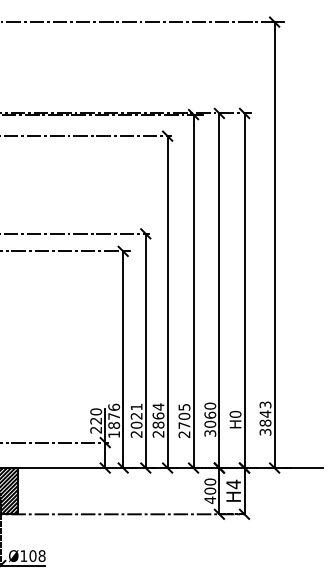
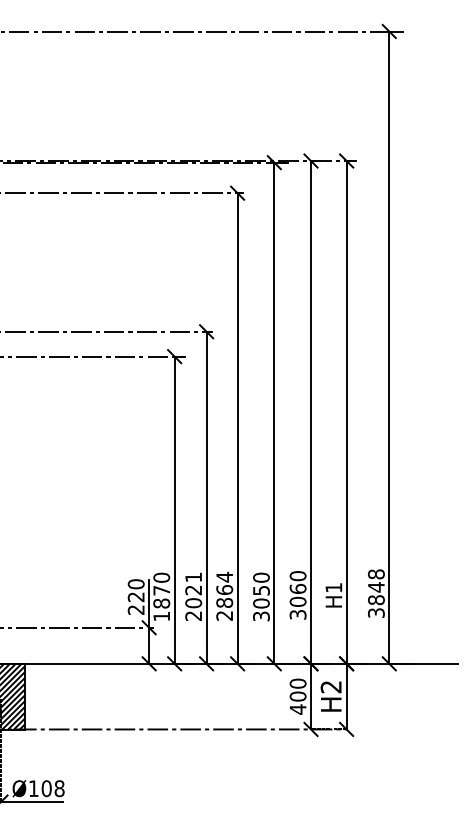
text: (265, 404) -> (376, 573), 3843 -> 3848
text: (113, 406) -> (160, 576), 1876 -> 1870
text: (235, 413) -> (333, 586), H0 -> H1
text: (184, 420) -> (261, 596), 2705 -> 3050
text: (233, 484) -> (331, 687), H4 -> H2

